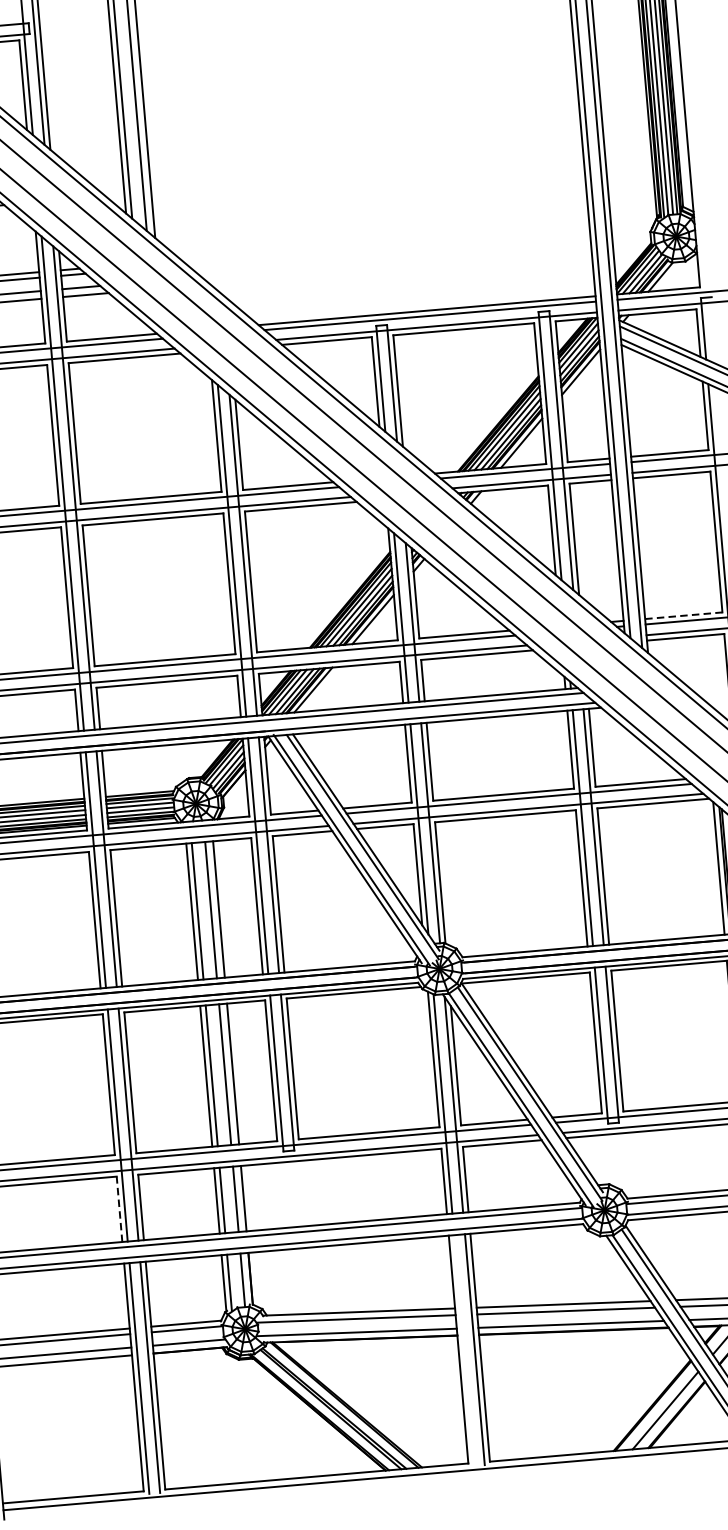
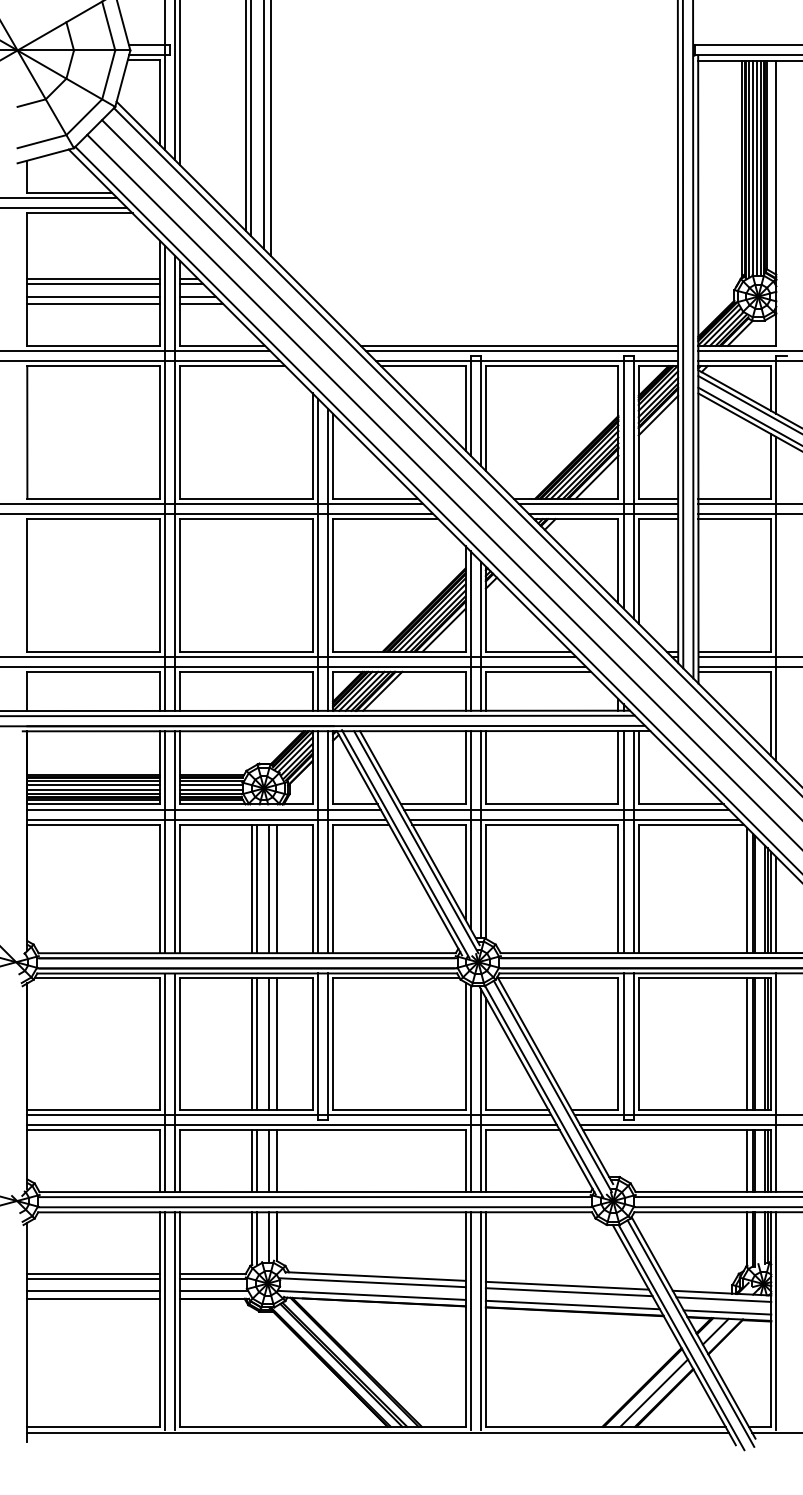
line: (684, 615) -> (735, 651), dashed -> solid
line: (119, 1209) -> (159, 1161), dashed -> solid
line: (463, 1350) -> (470, 1320), added

